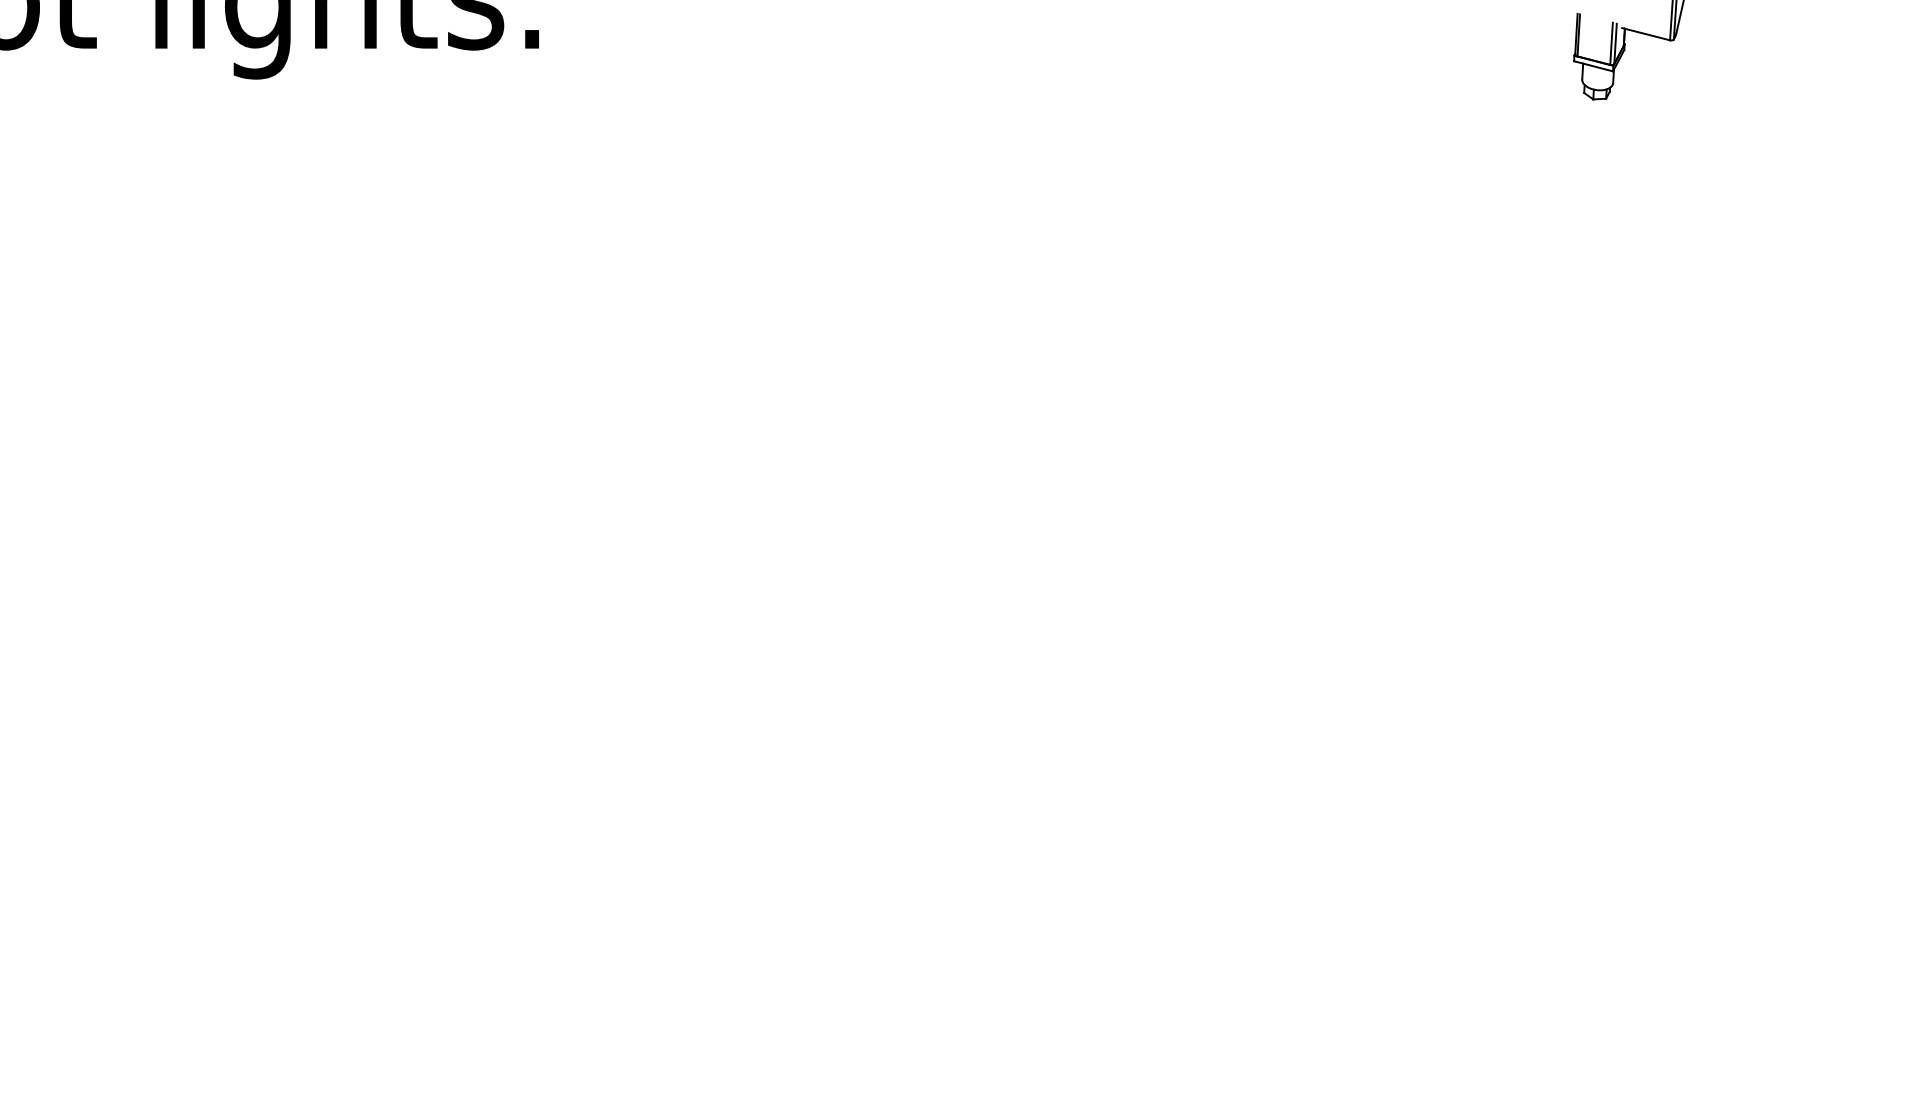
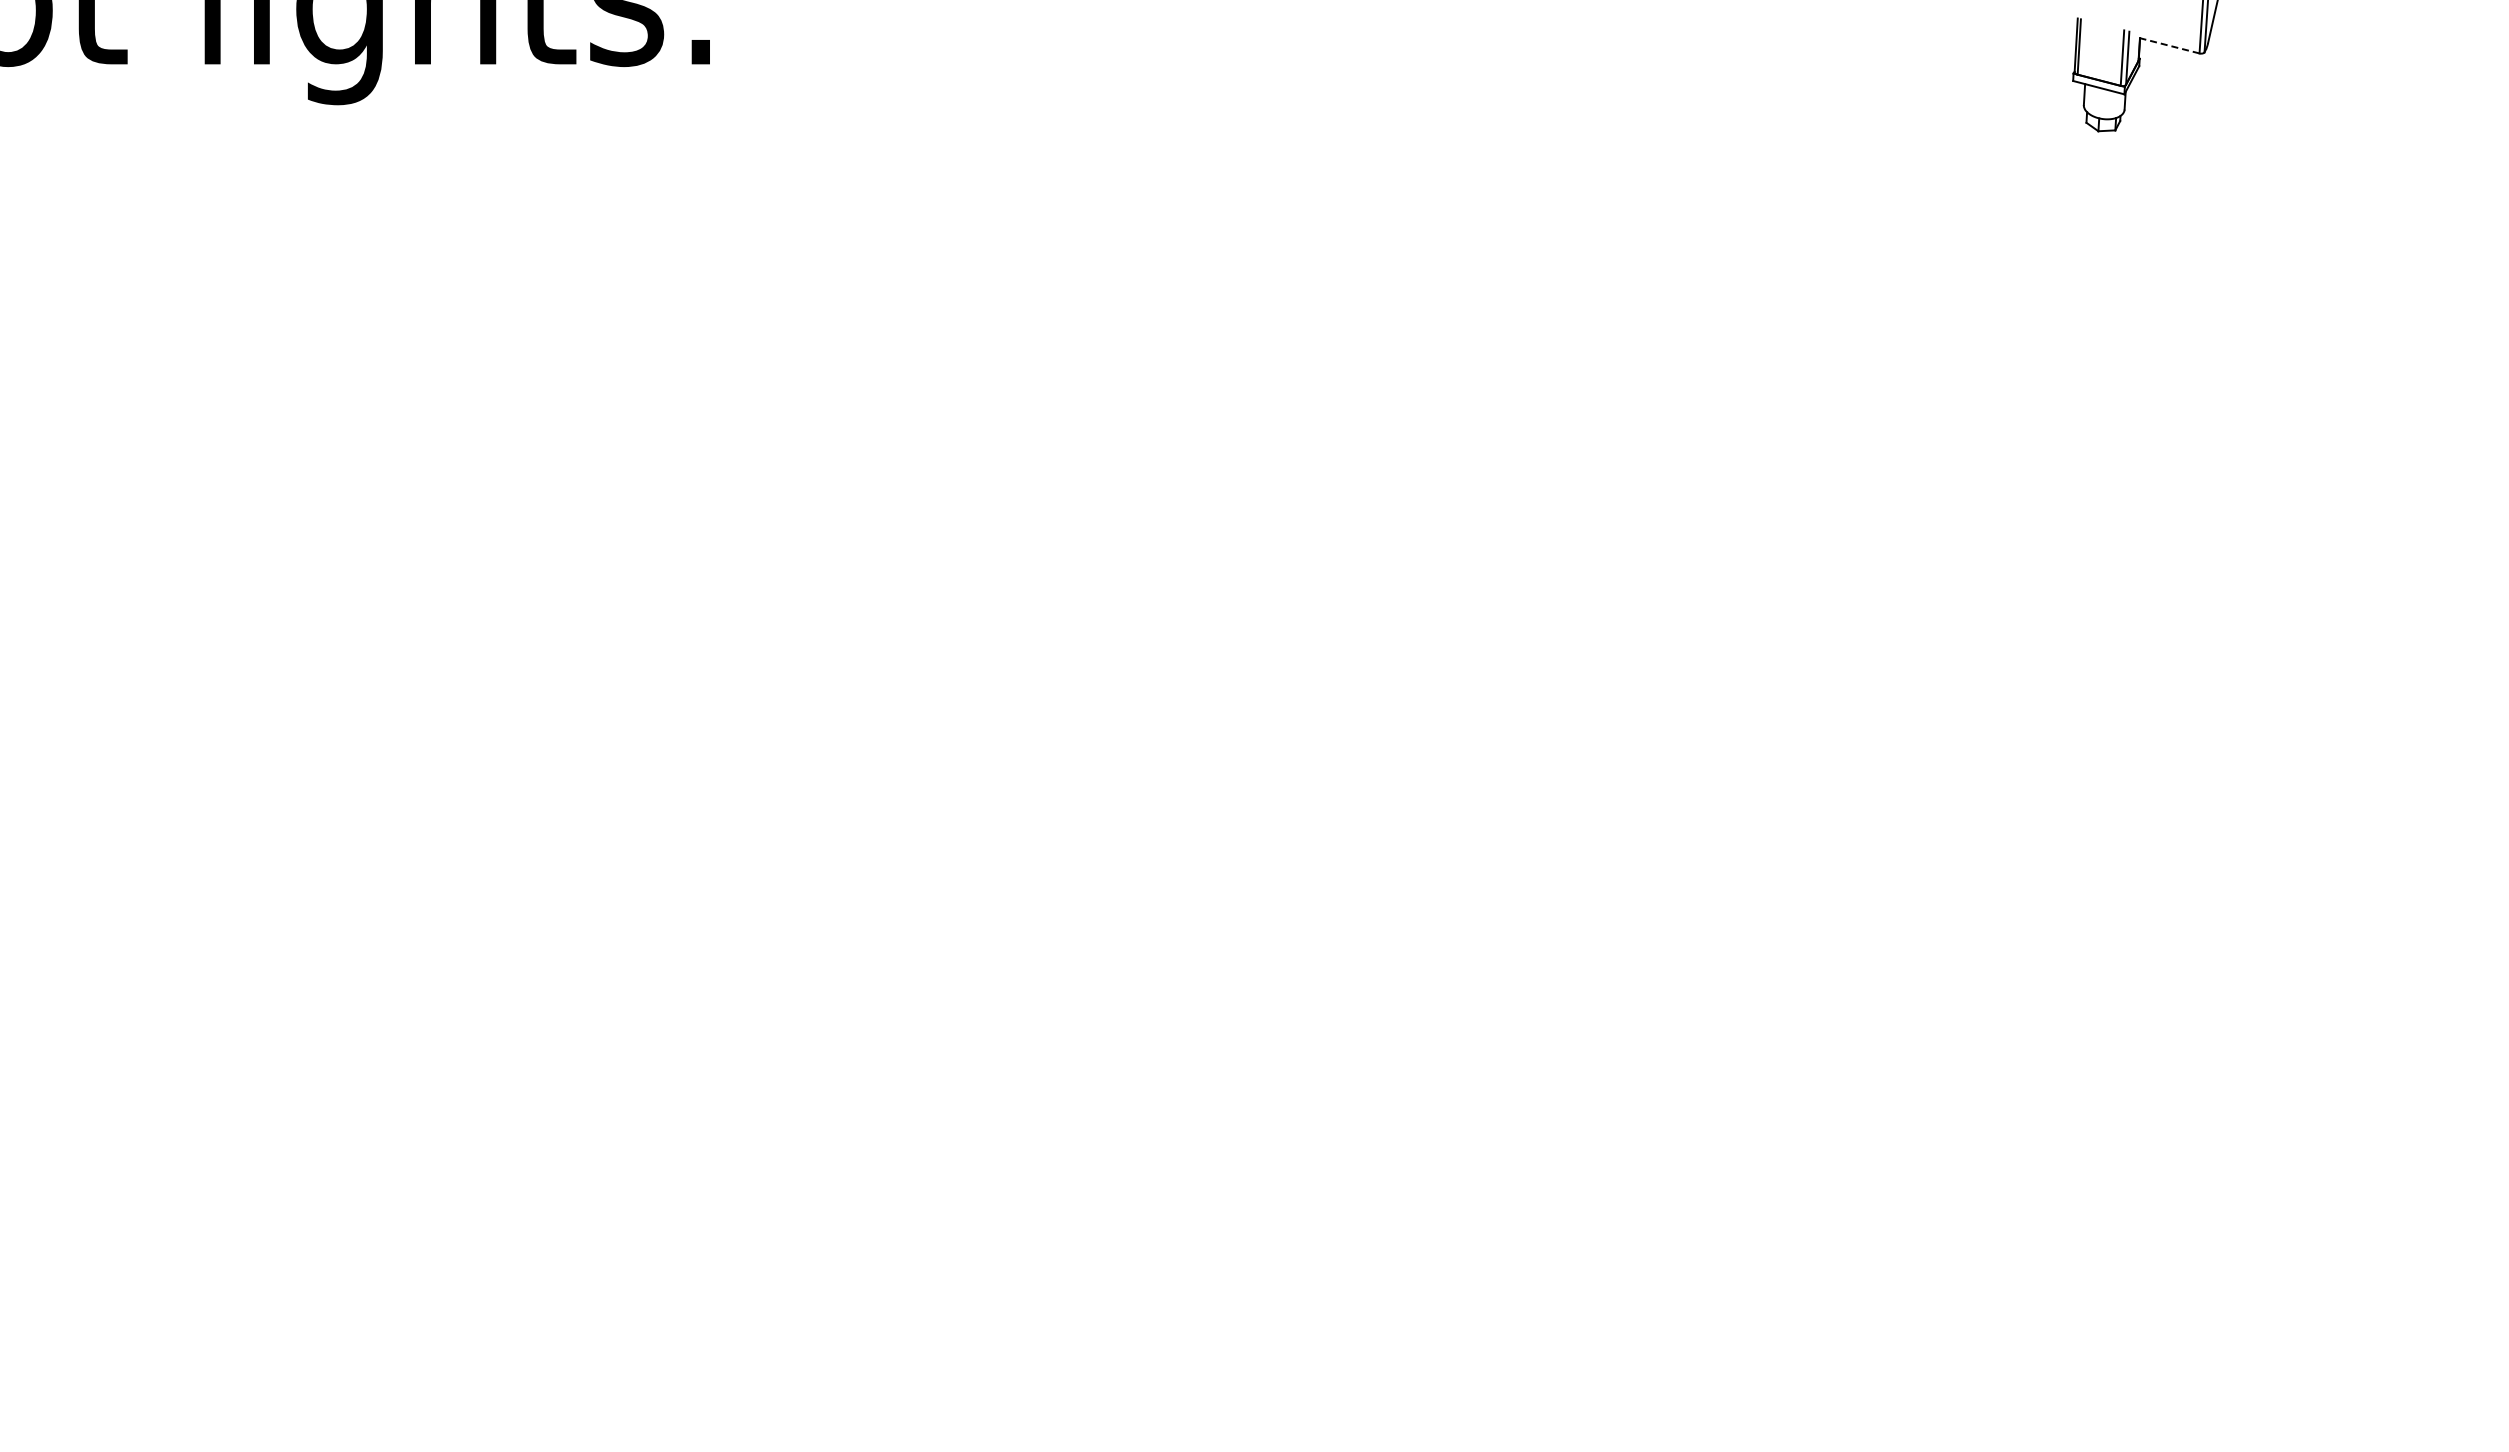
line: (1645, 34) -> (2167, 45), solid -> dashed

